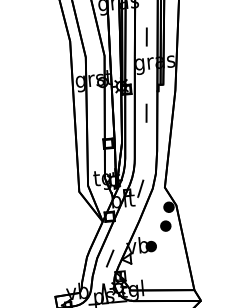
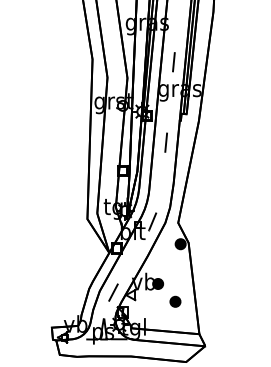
part: (165, 225) -> (175, 301), moved

